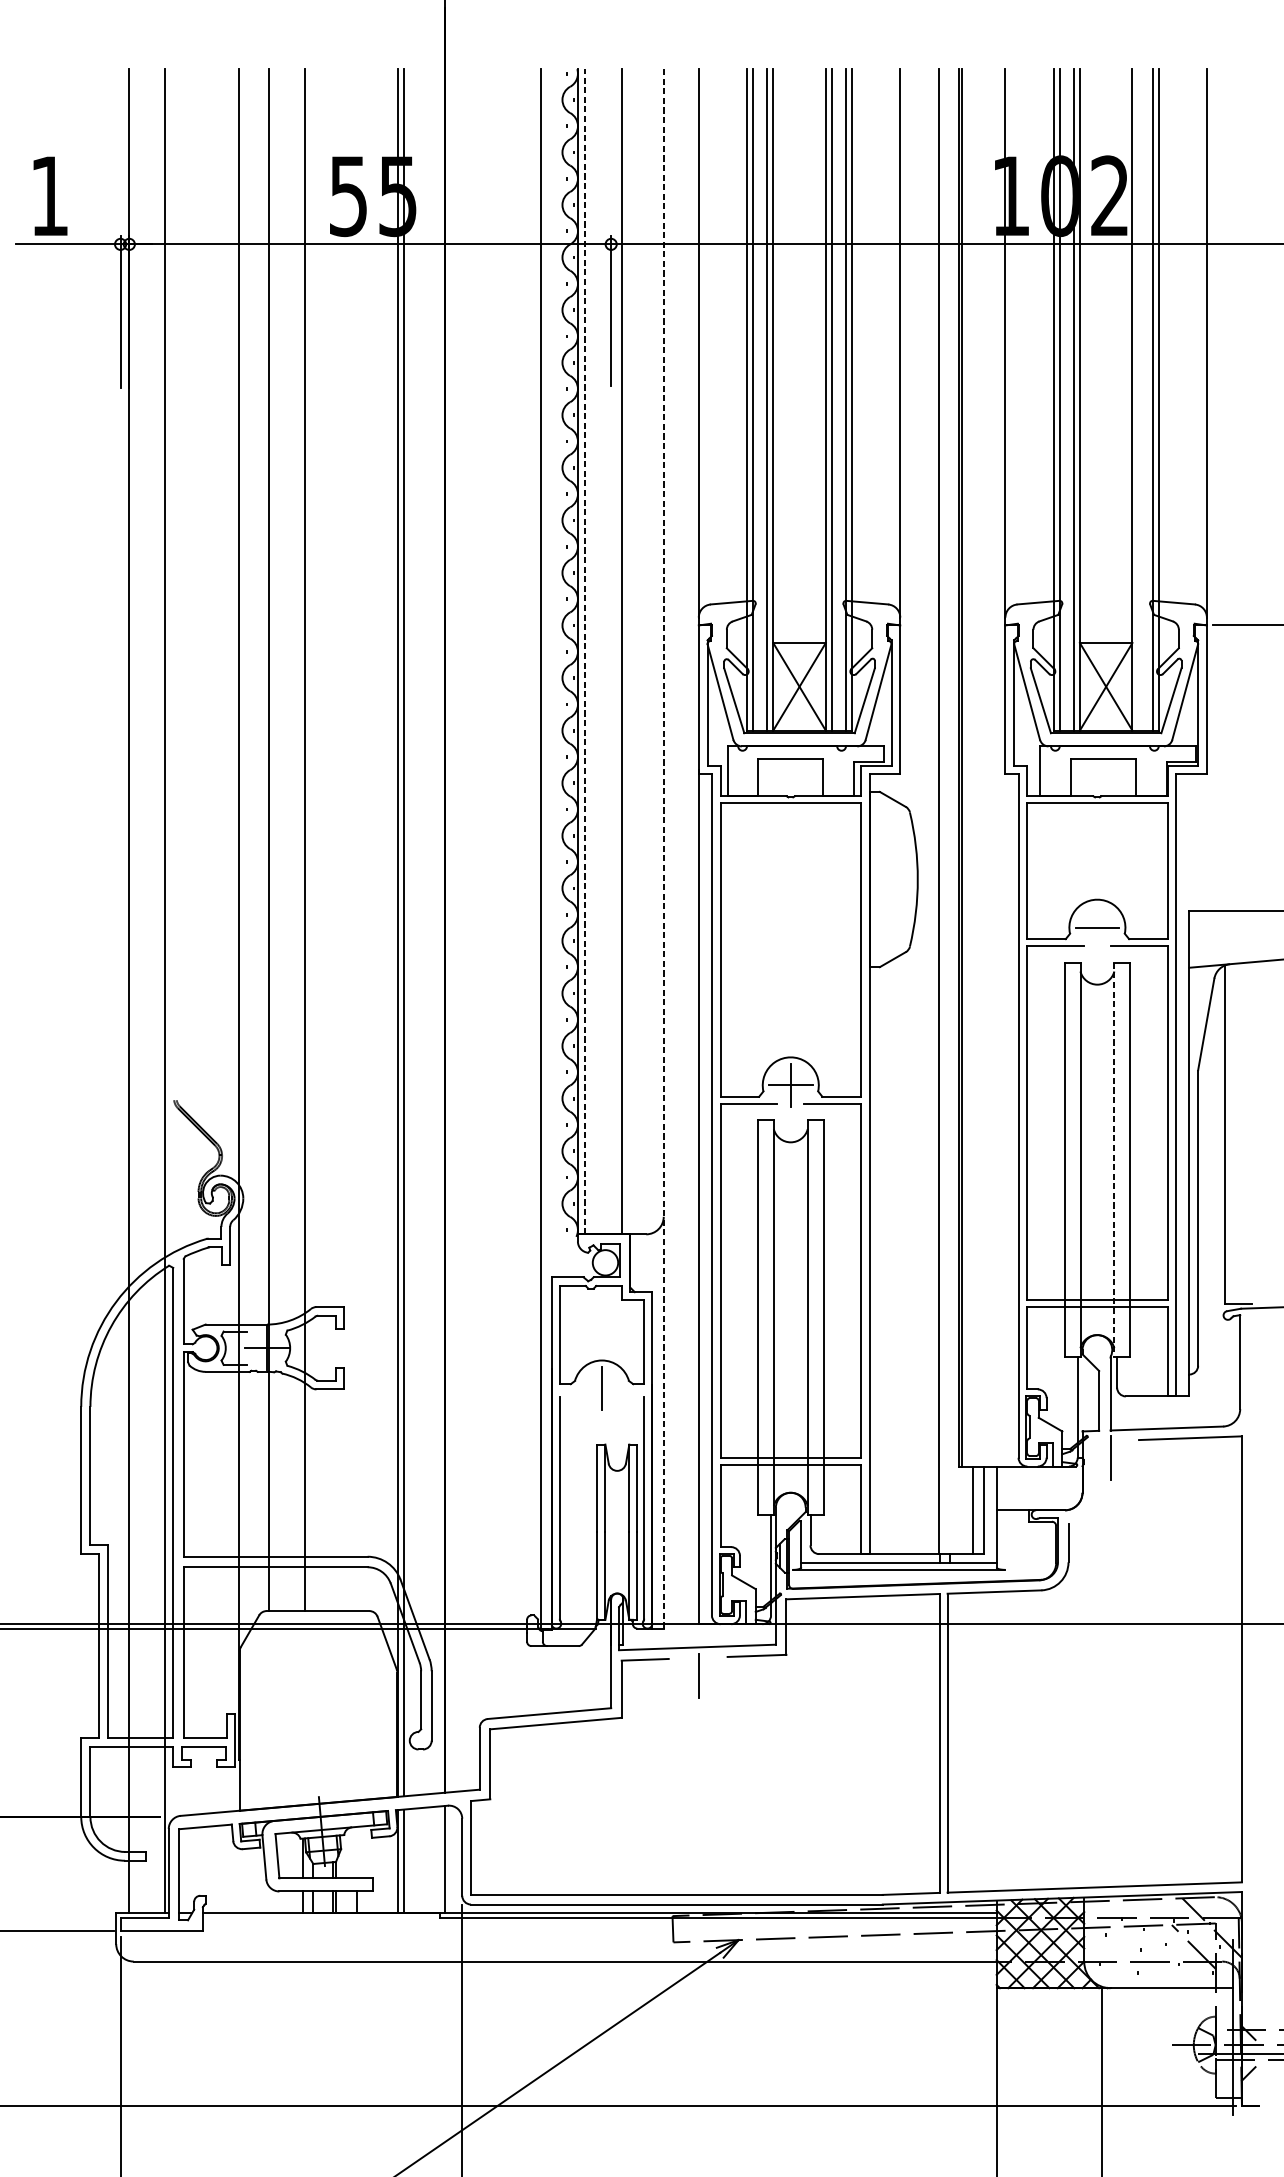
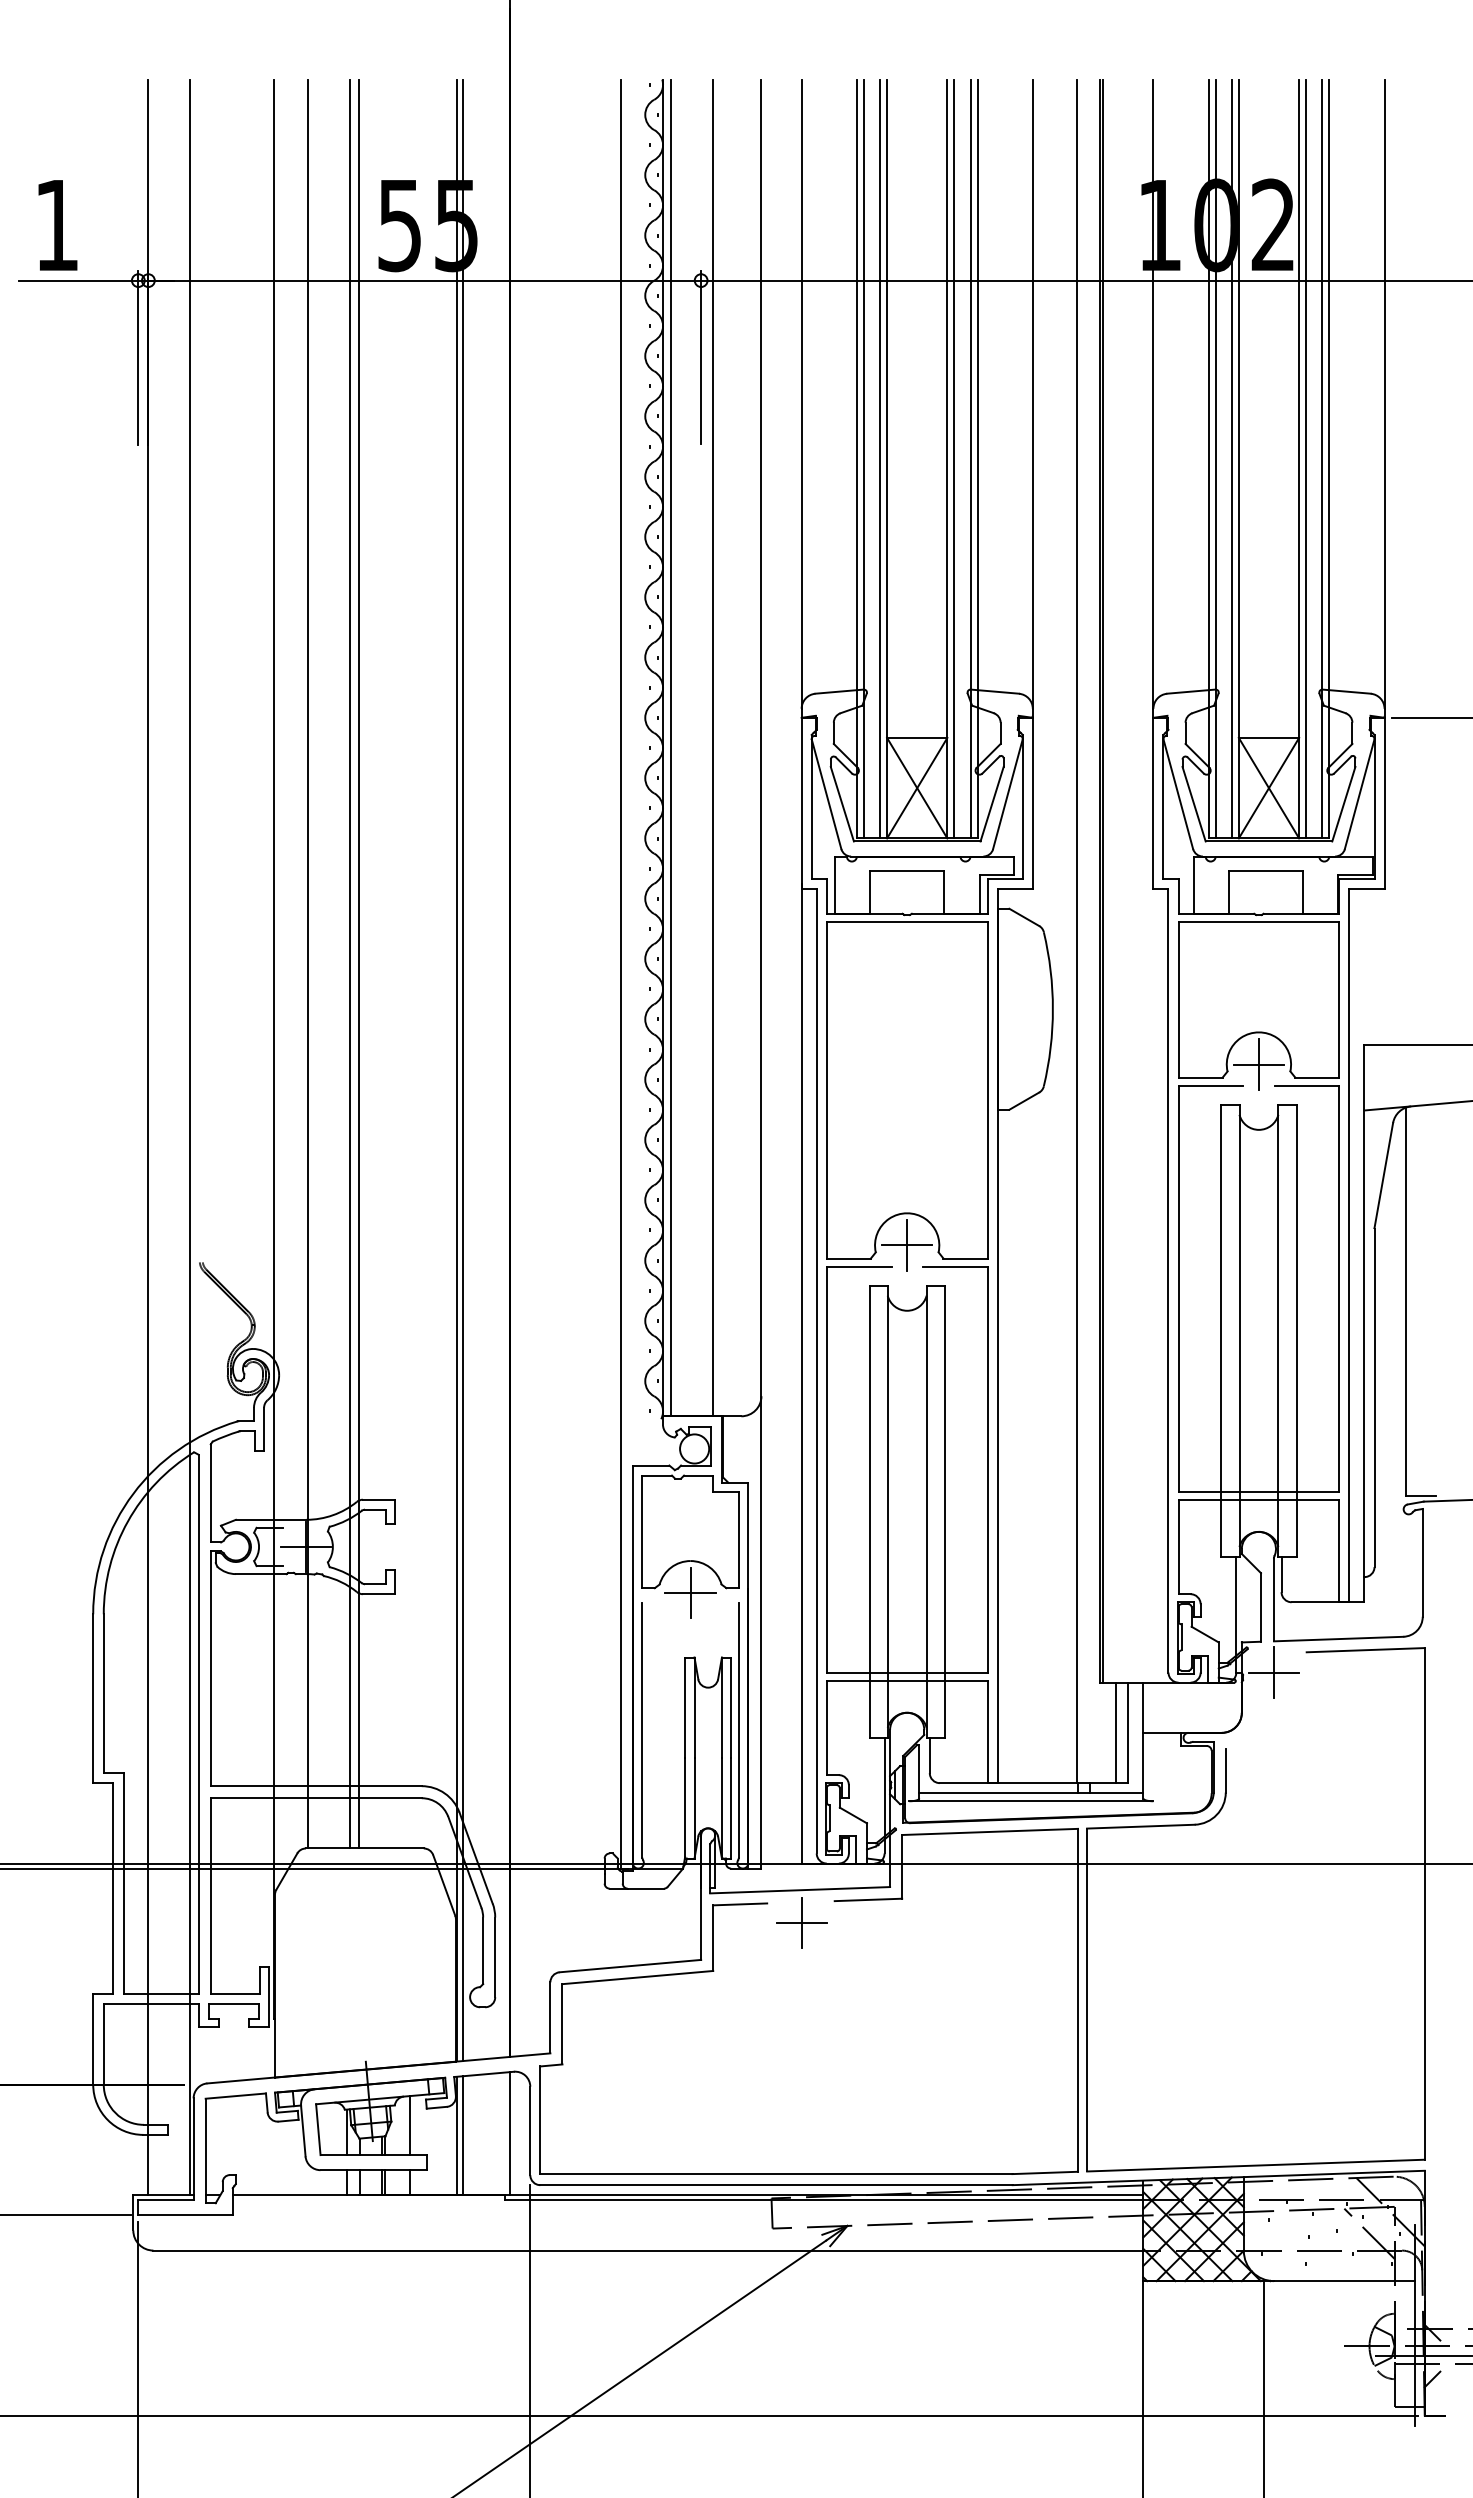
line: (1138, 399) -> (1306, 458), added
line: (585, 651) -> (671, 747), dashed -> solid
line: (313, 839) -> (359, 963), added
line: (663, 848) -> (761, 973), dashed -> solid
line: (1097, 927) -> (1258, 1064), added
line: (1114, 1160) -> (1278, 1331), dashed -> solid
line: (601, 1388) -> (690, 1593), added
line: (1110, 1457) -> (1273, 1672), added
line: (698, 1675) -> (801, 1922), added
line: (356, 1852) -> (409, 2125), added

